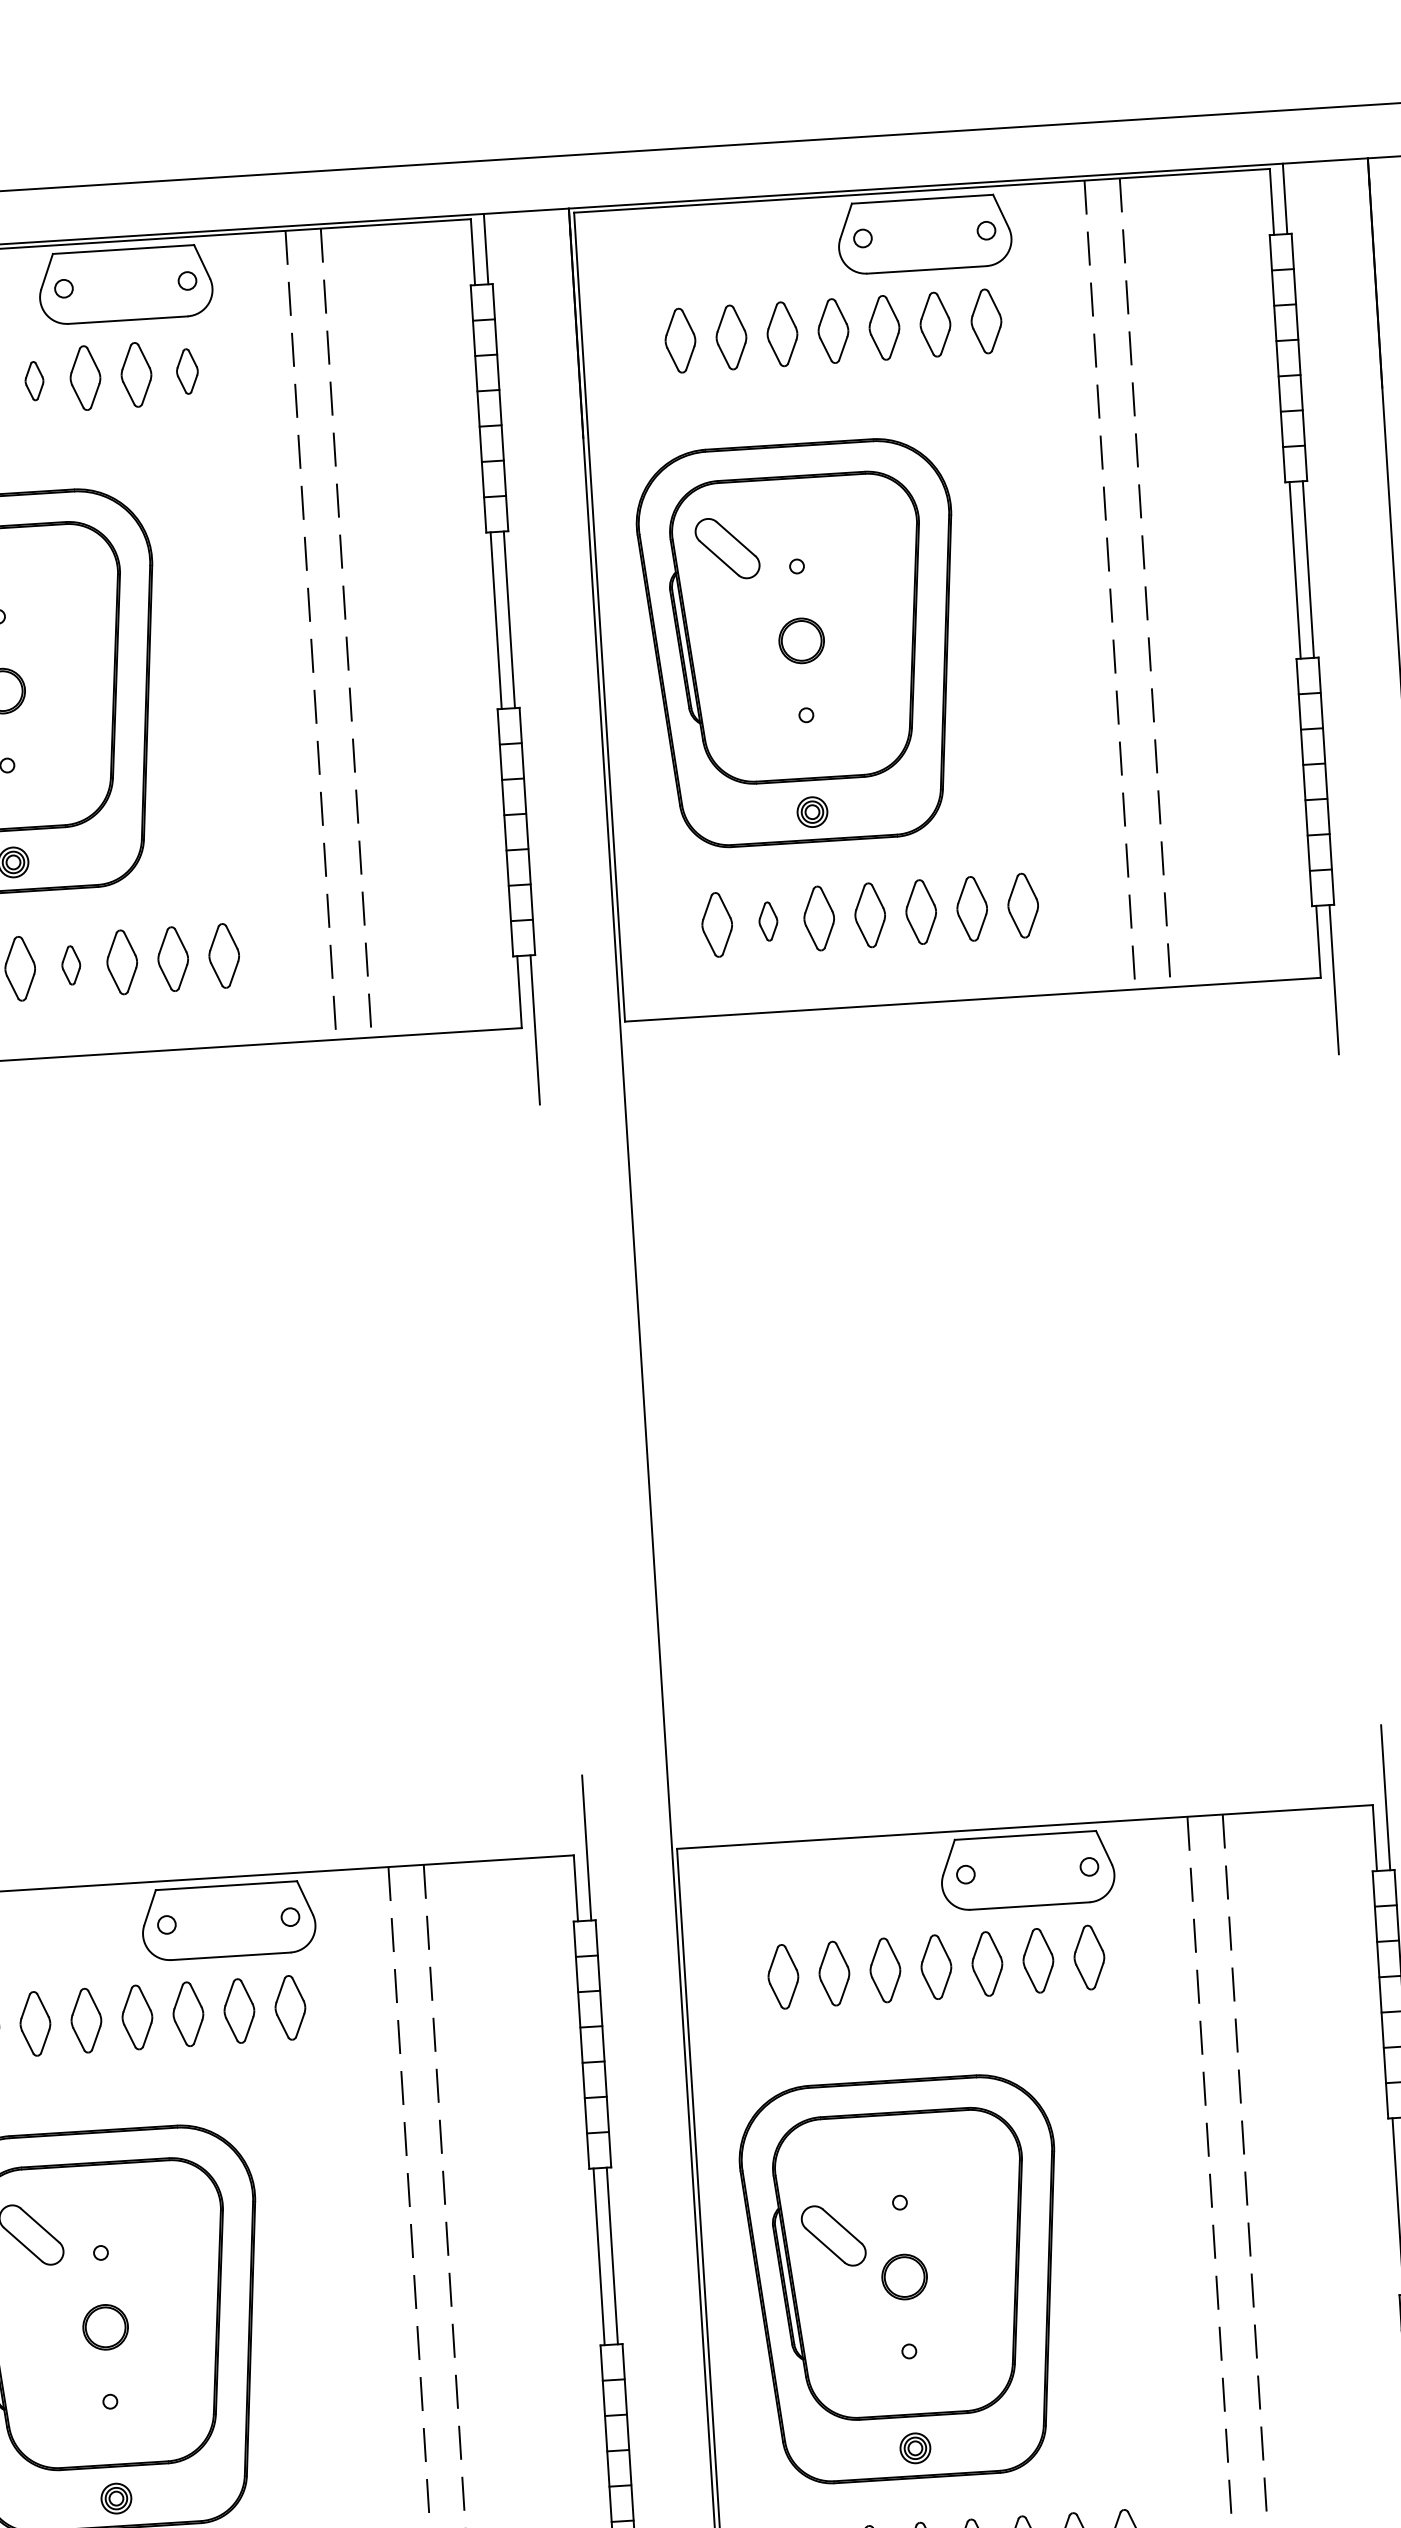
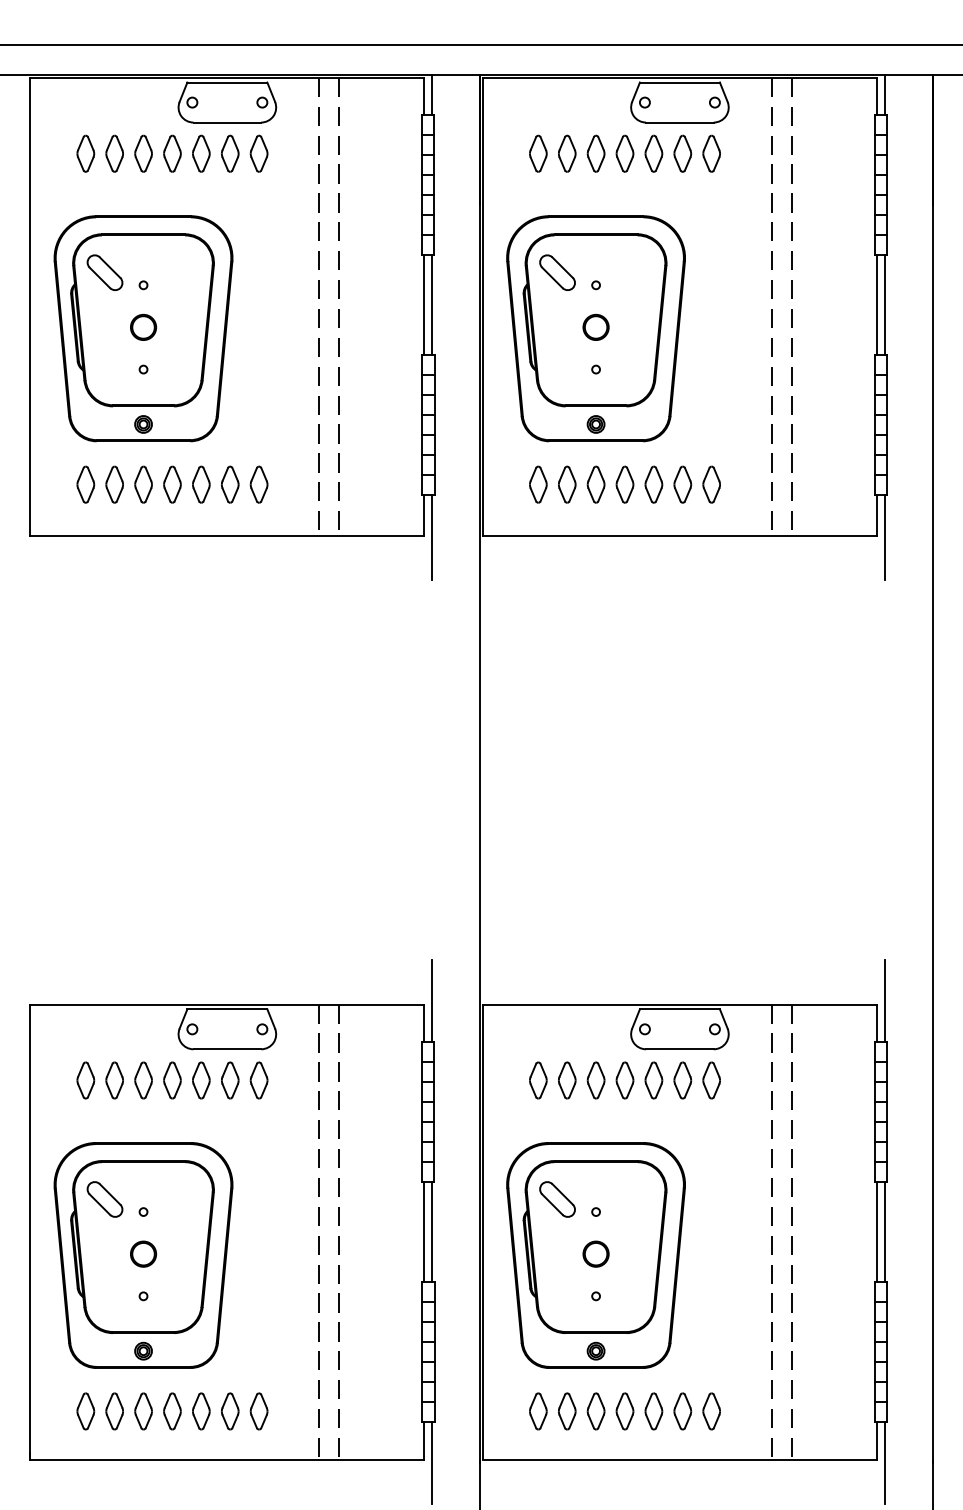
part: (186, 371) -> (258, 153), size x1.43
part: (34, 380) -> (172, 153), size x1.67
part: (768, 921) -> (567, 484), size x1.67
part: (71, 965) -> (172, 484), size x1.67
part: (833, 2235) -> (557, 1199), moved

